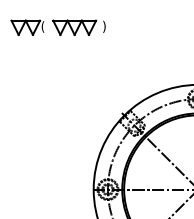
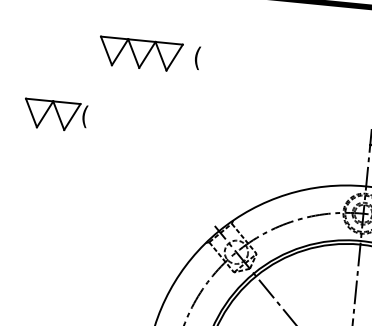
text: (104, 26) -> (197, 57), ) -> (
part: (27, 27) -> (55, 114), moved

